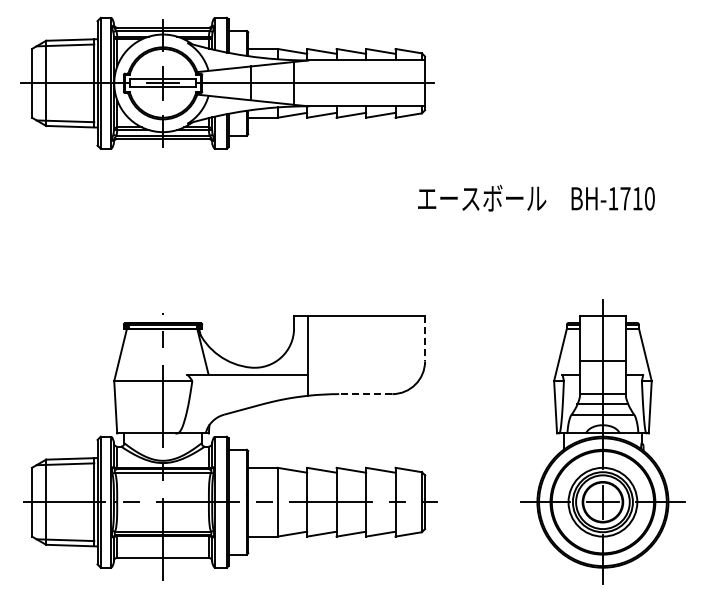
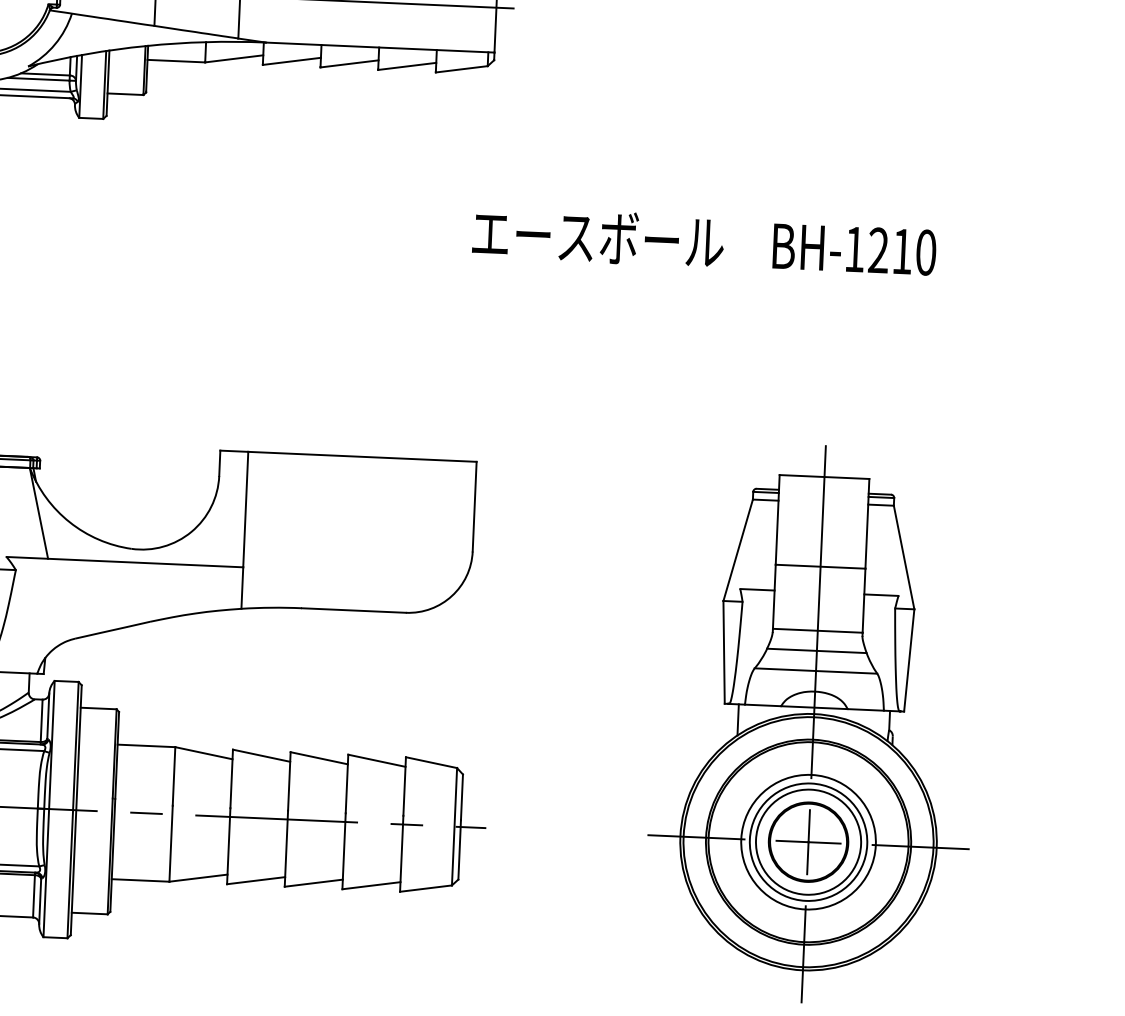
text: (625, 198) -> (878, 250), BH-1710 -> BH-1210
line: (425, 338) -> (475, 506), dashed -> solid
line: (365, 394) -> (353, 611), dashed -> solid

